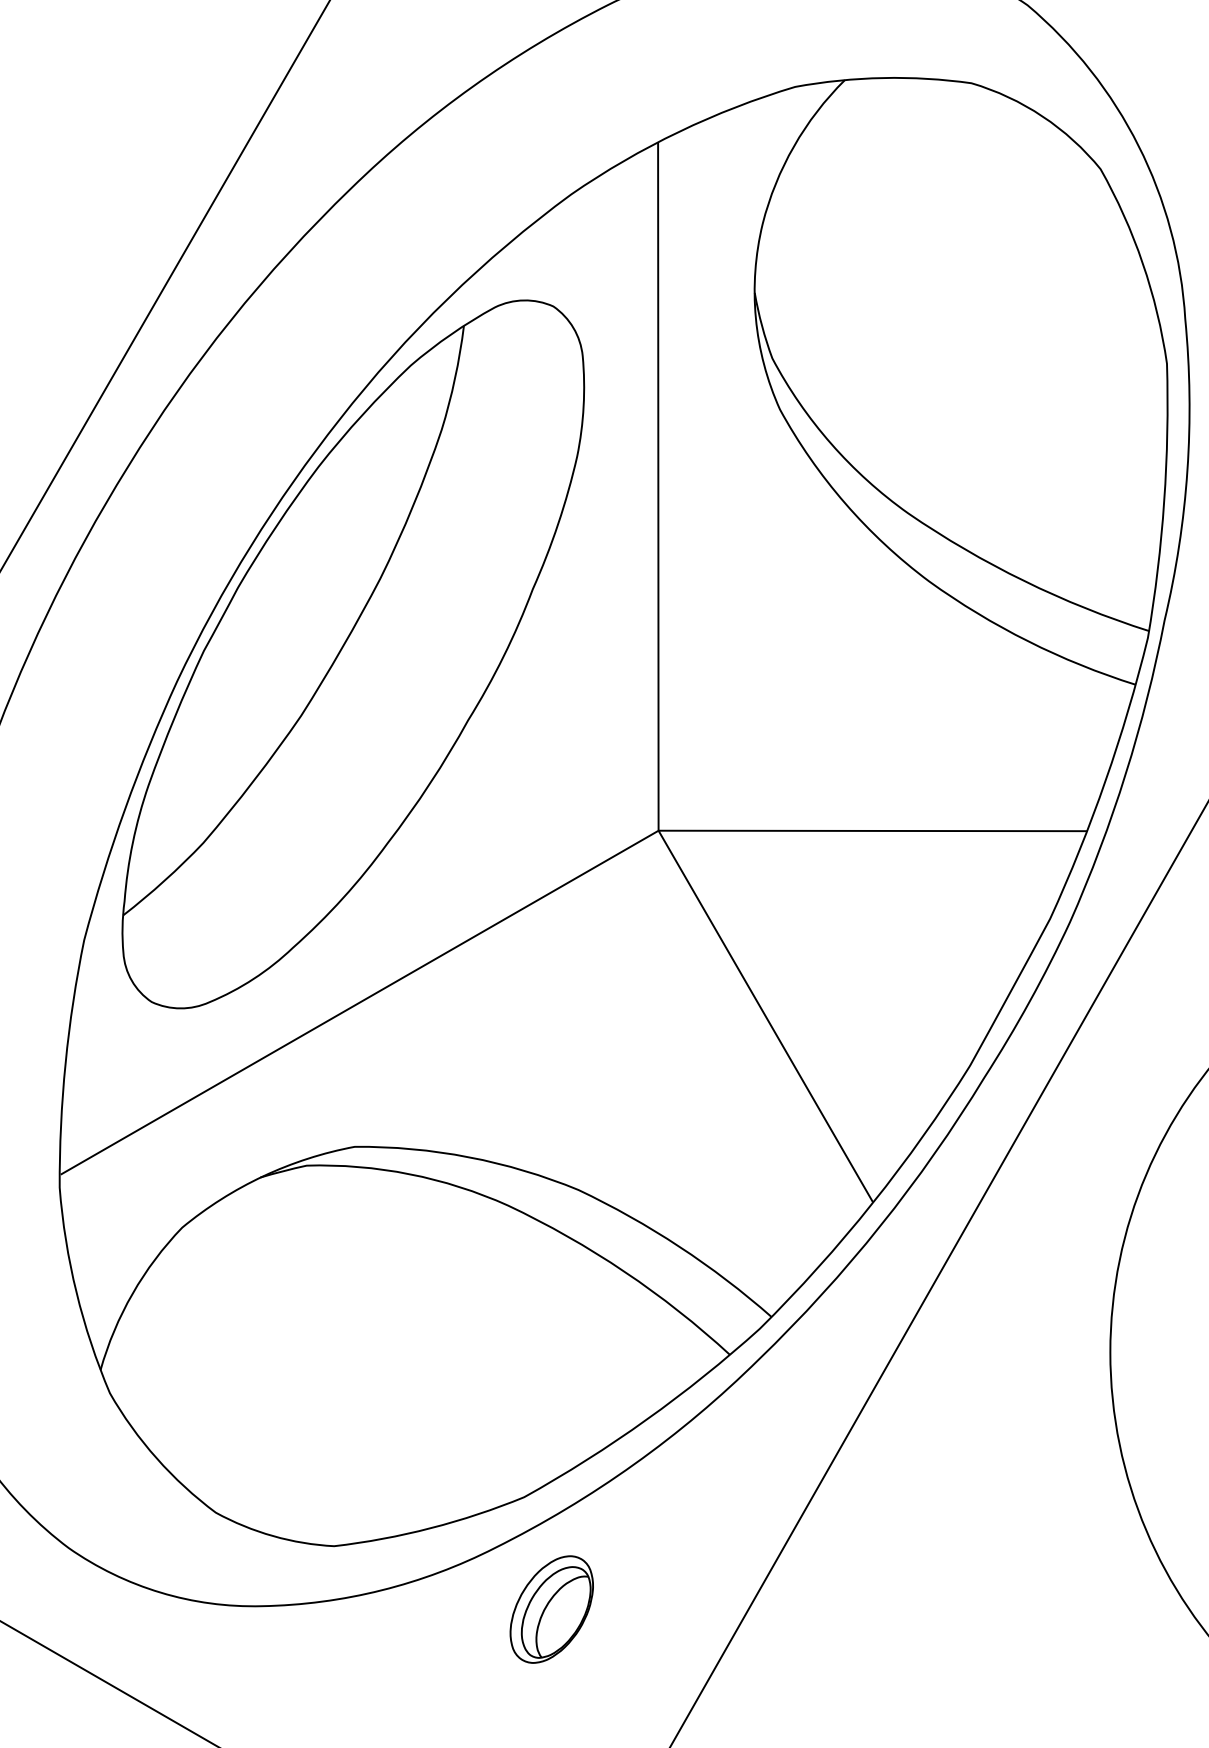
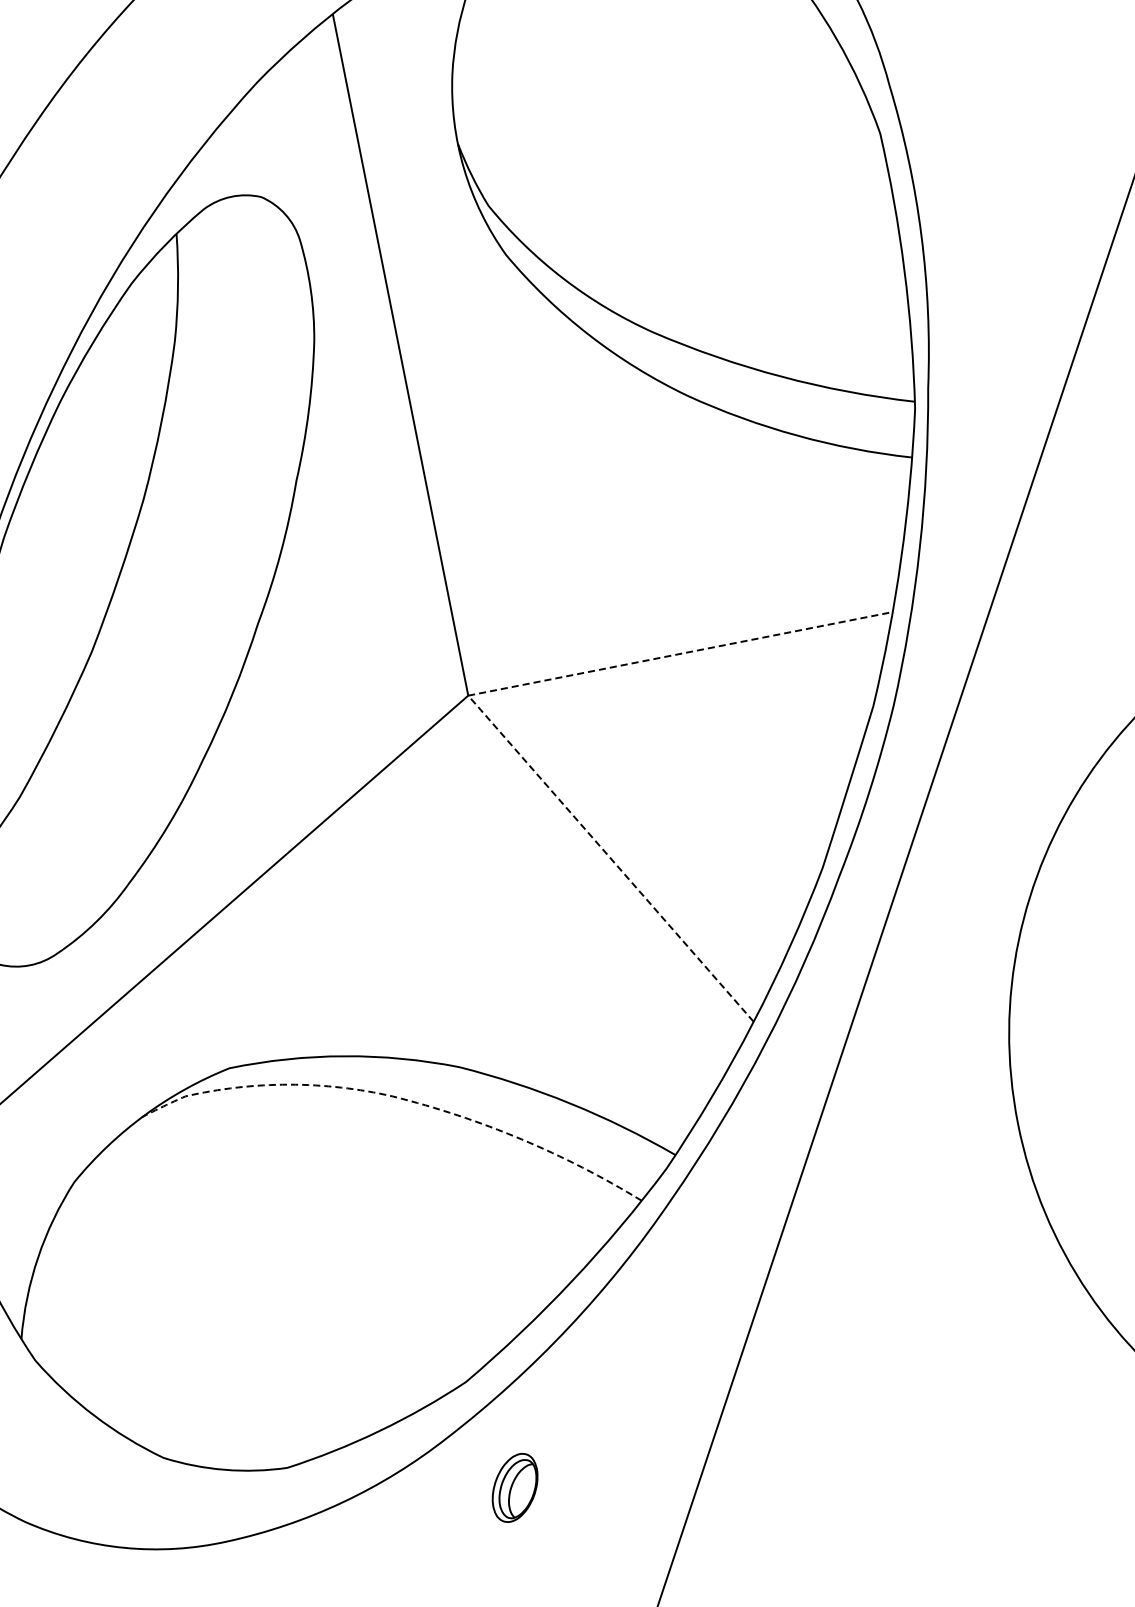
line: (658, 830) -> (468, 695), solid -> dashed
line: (512, 1207) -> (397, 1097), solid -> dashed
part: (551, 1609) -> (514, 1487), size x0.6

